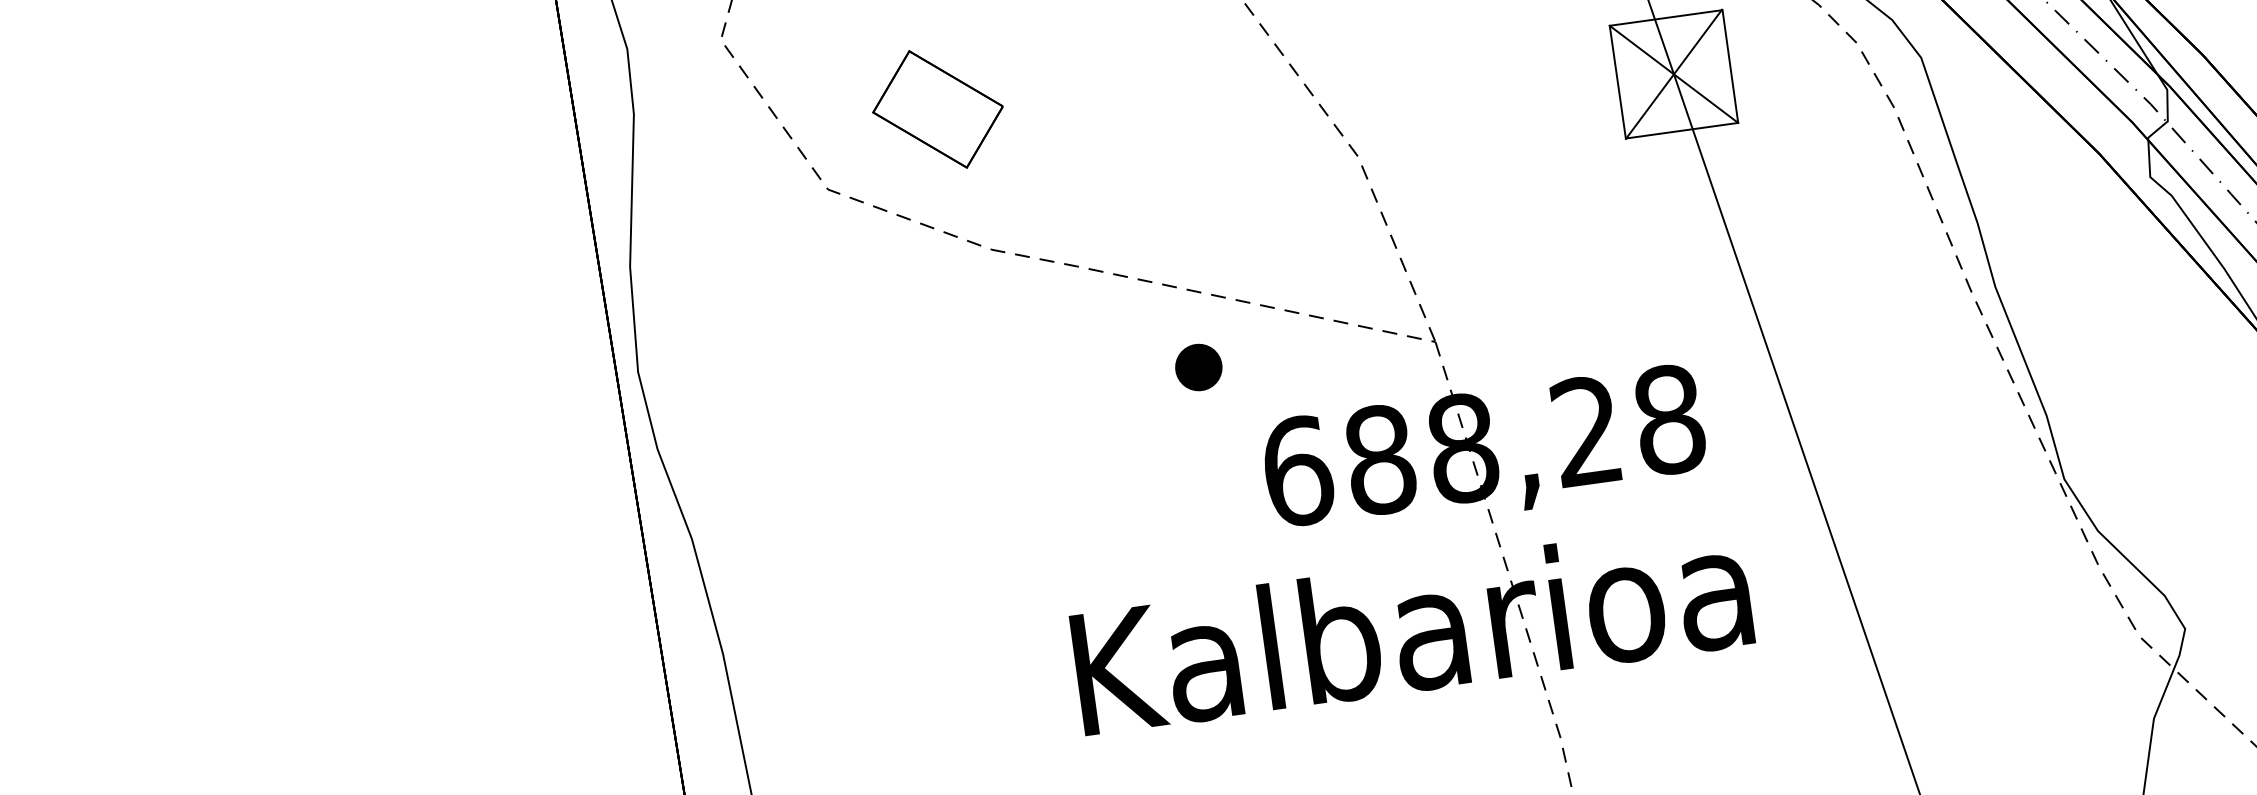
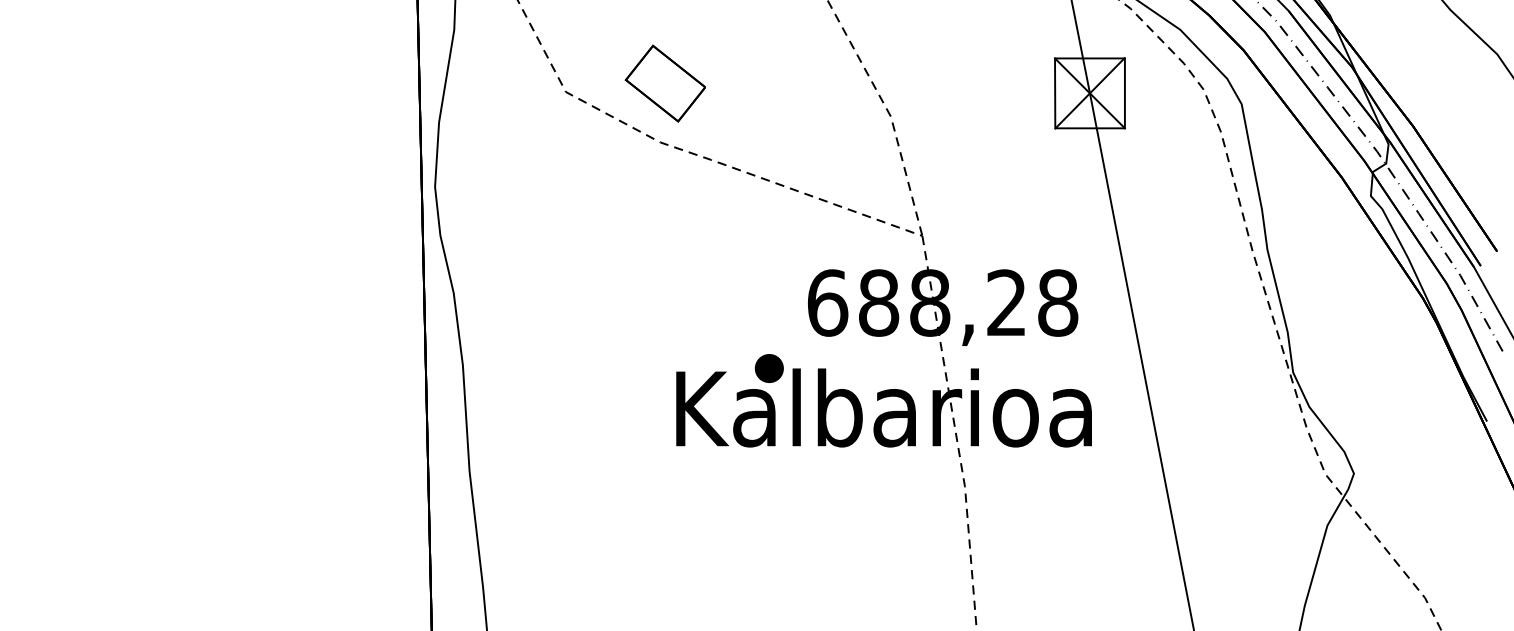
part: (936, 109) -> (664, 83), moved
part: (1197, 367) -> (768, 368), moved

